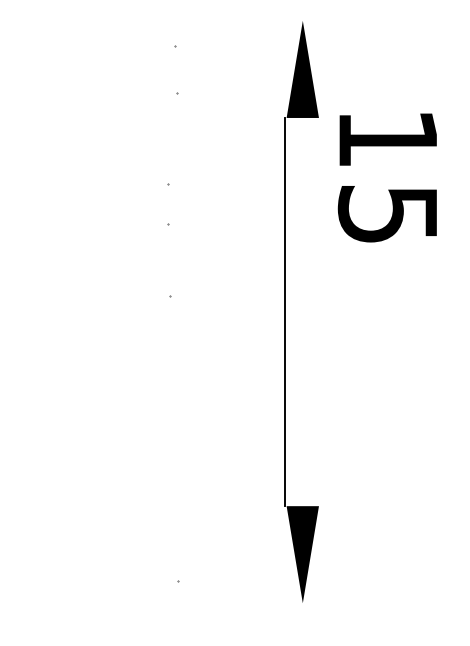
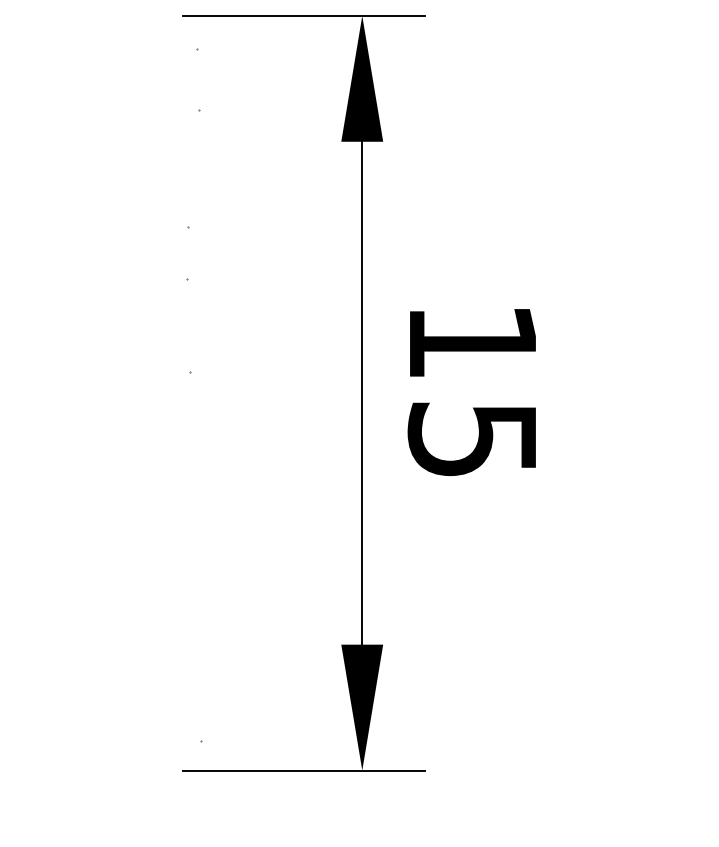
line: (258, 20) -> (304, 15), added
text: (387, 177) -> (471, 392), moved
line: (285, 311) -> (362, 392), moved
line: (258, 603) -> (304, 770), added

